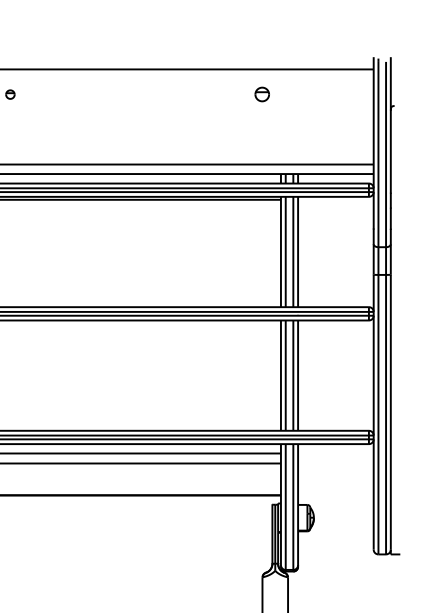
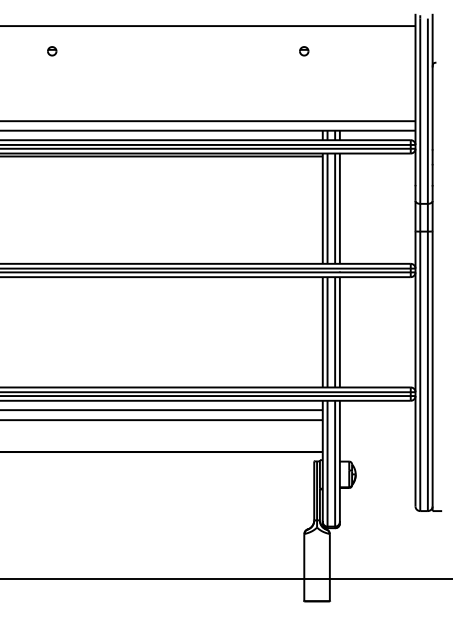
part: (262, 94) -> (304, 51), size x0.62

